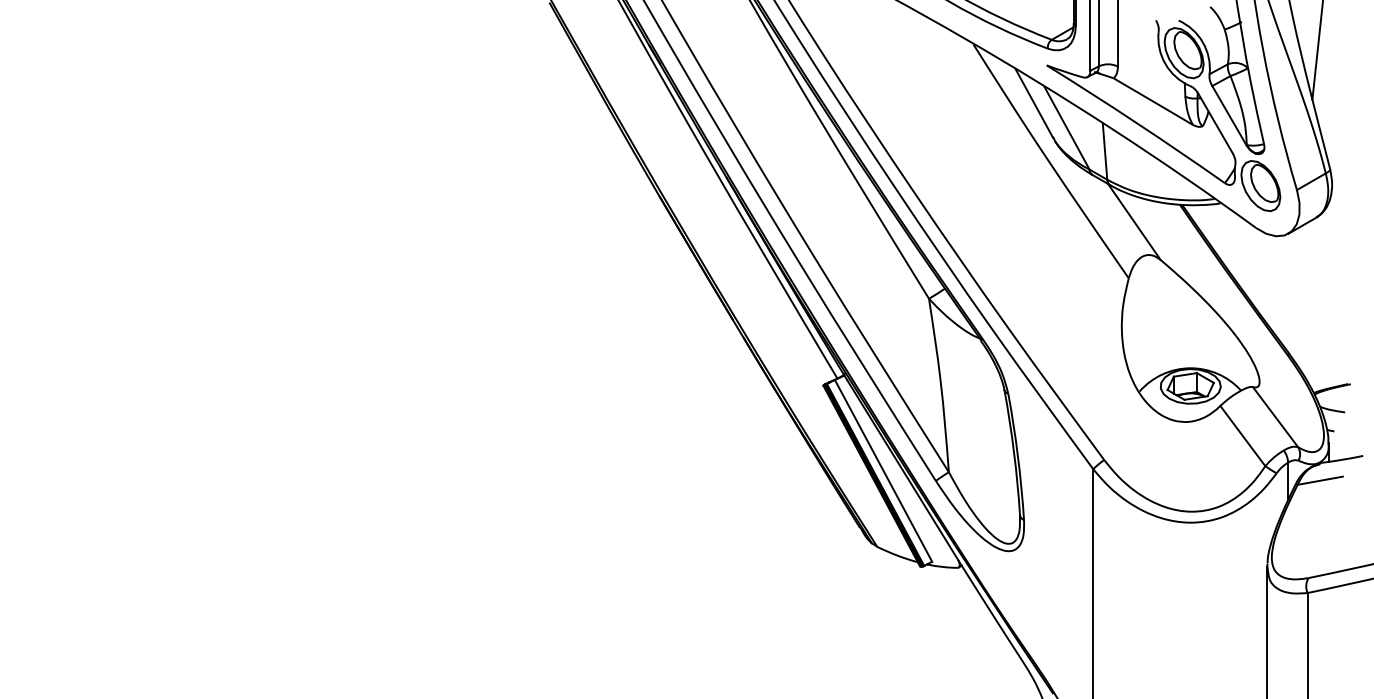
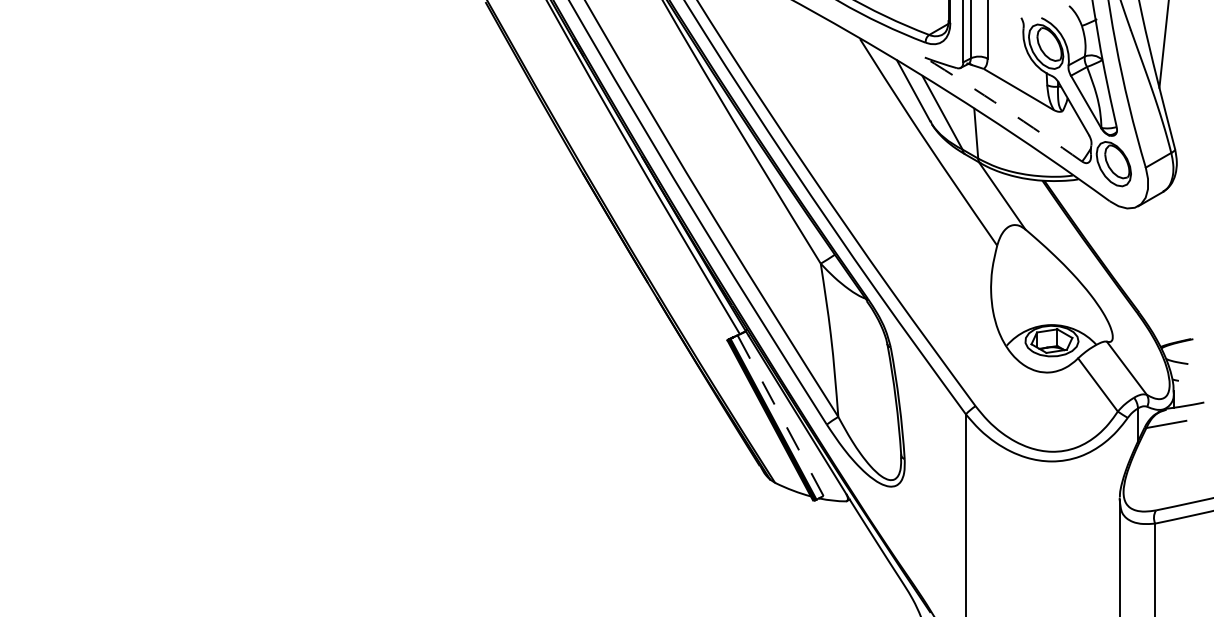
arc: (1137, 123) -> (1004, 108), solid -> dashed
line: (883, 470) -> (780, 415), solid -> dashed

